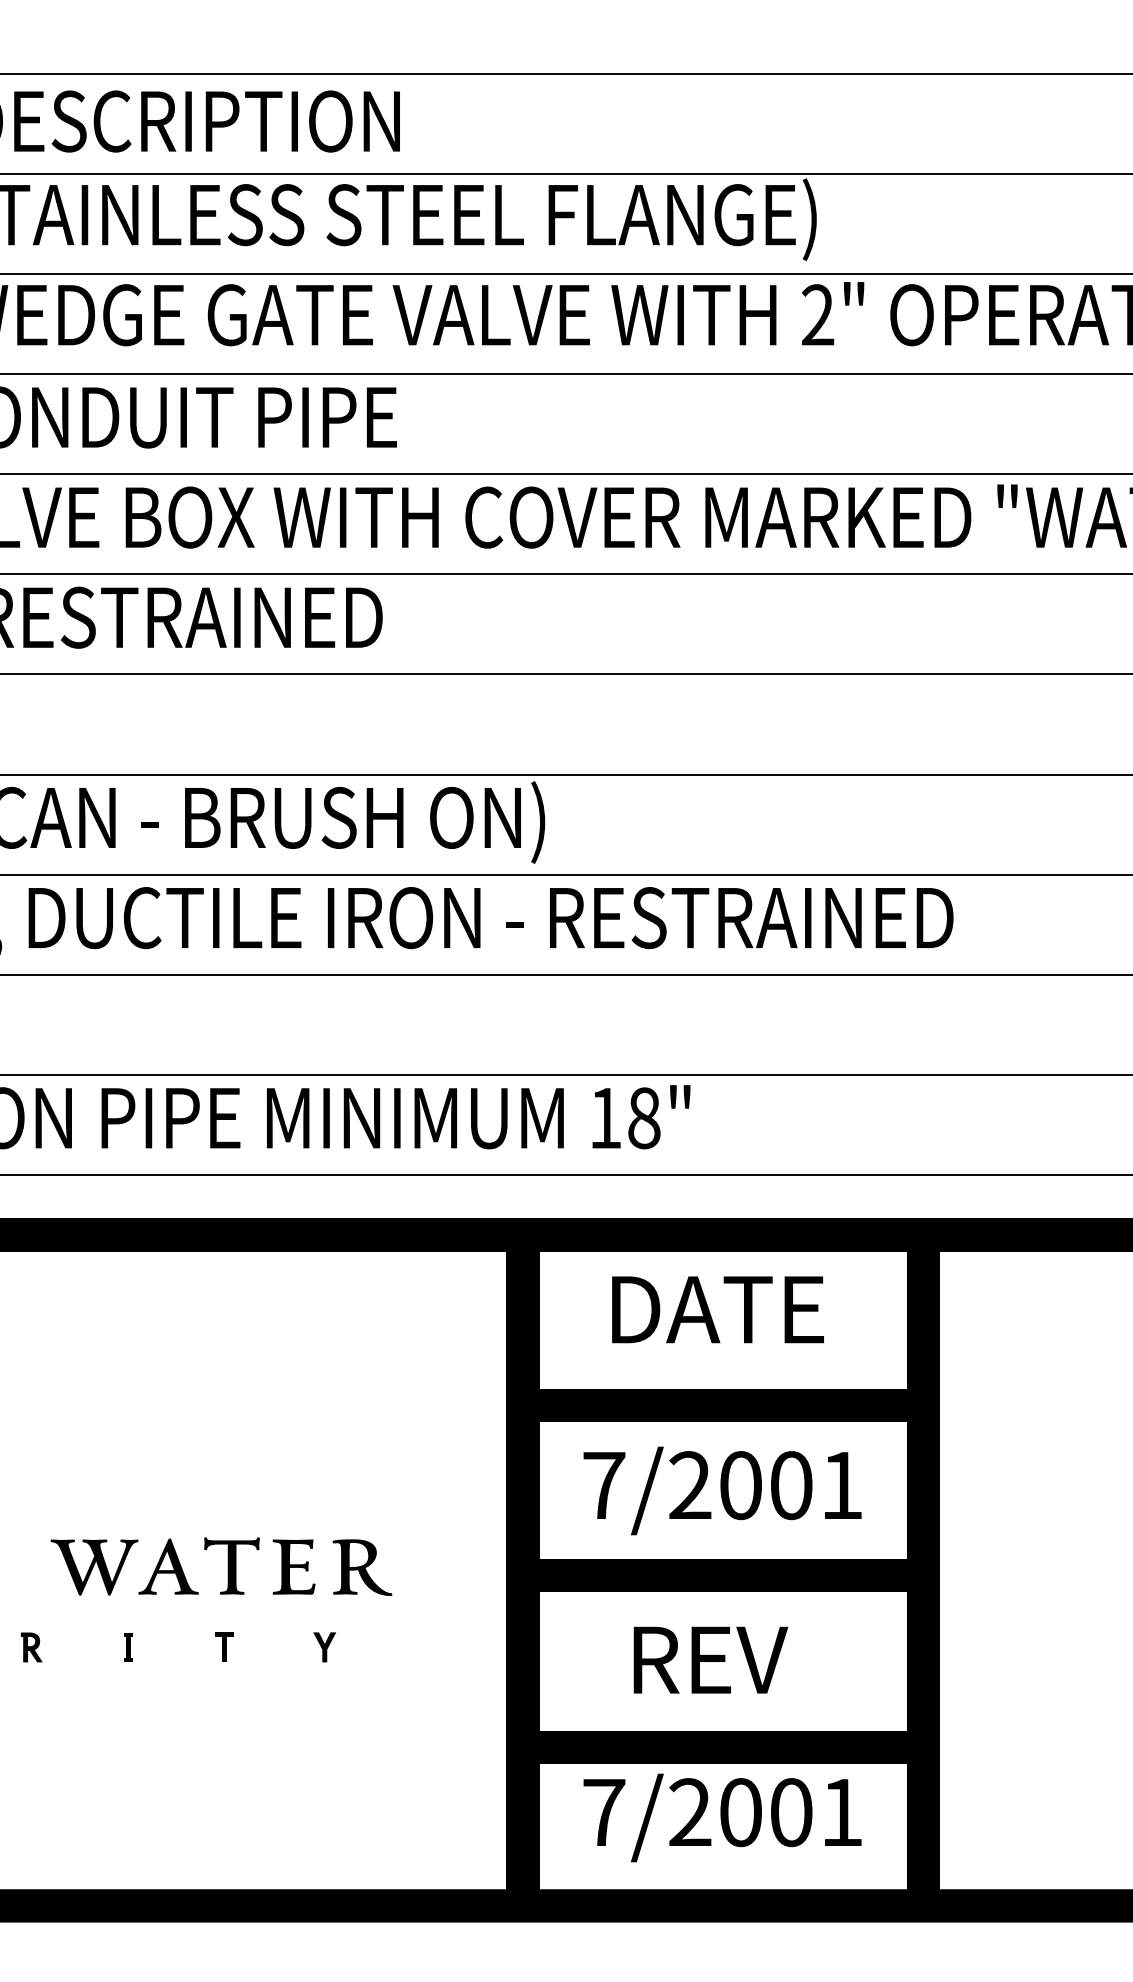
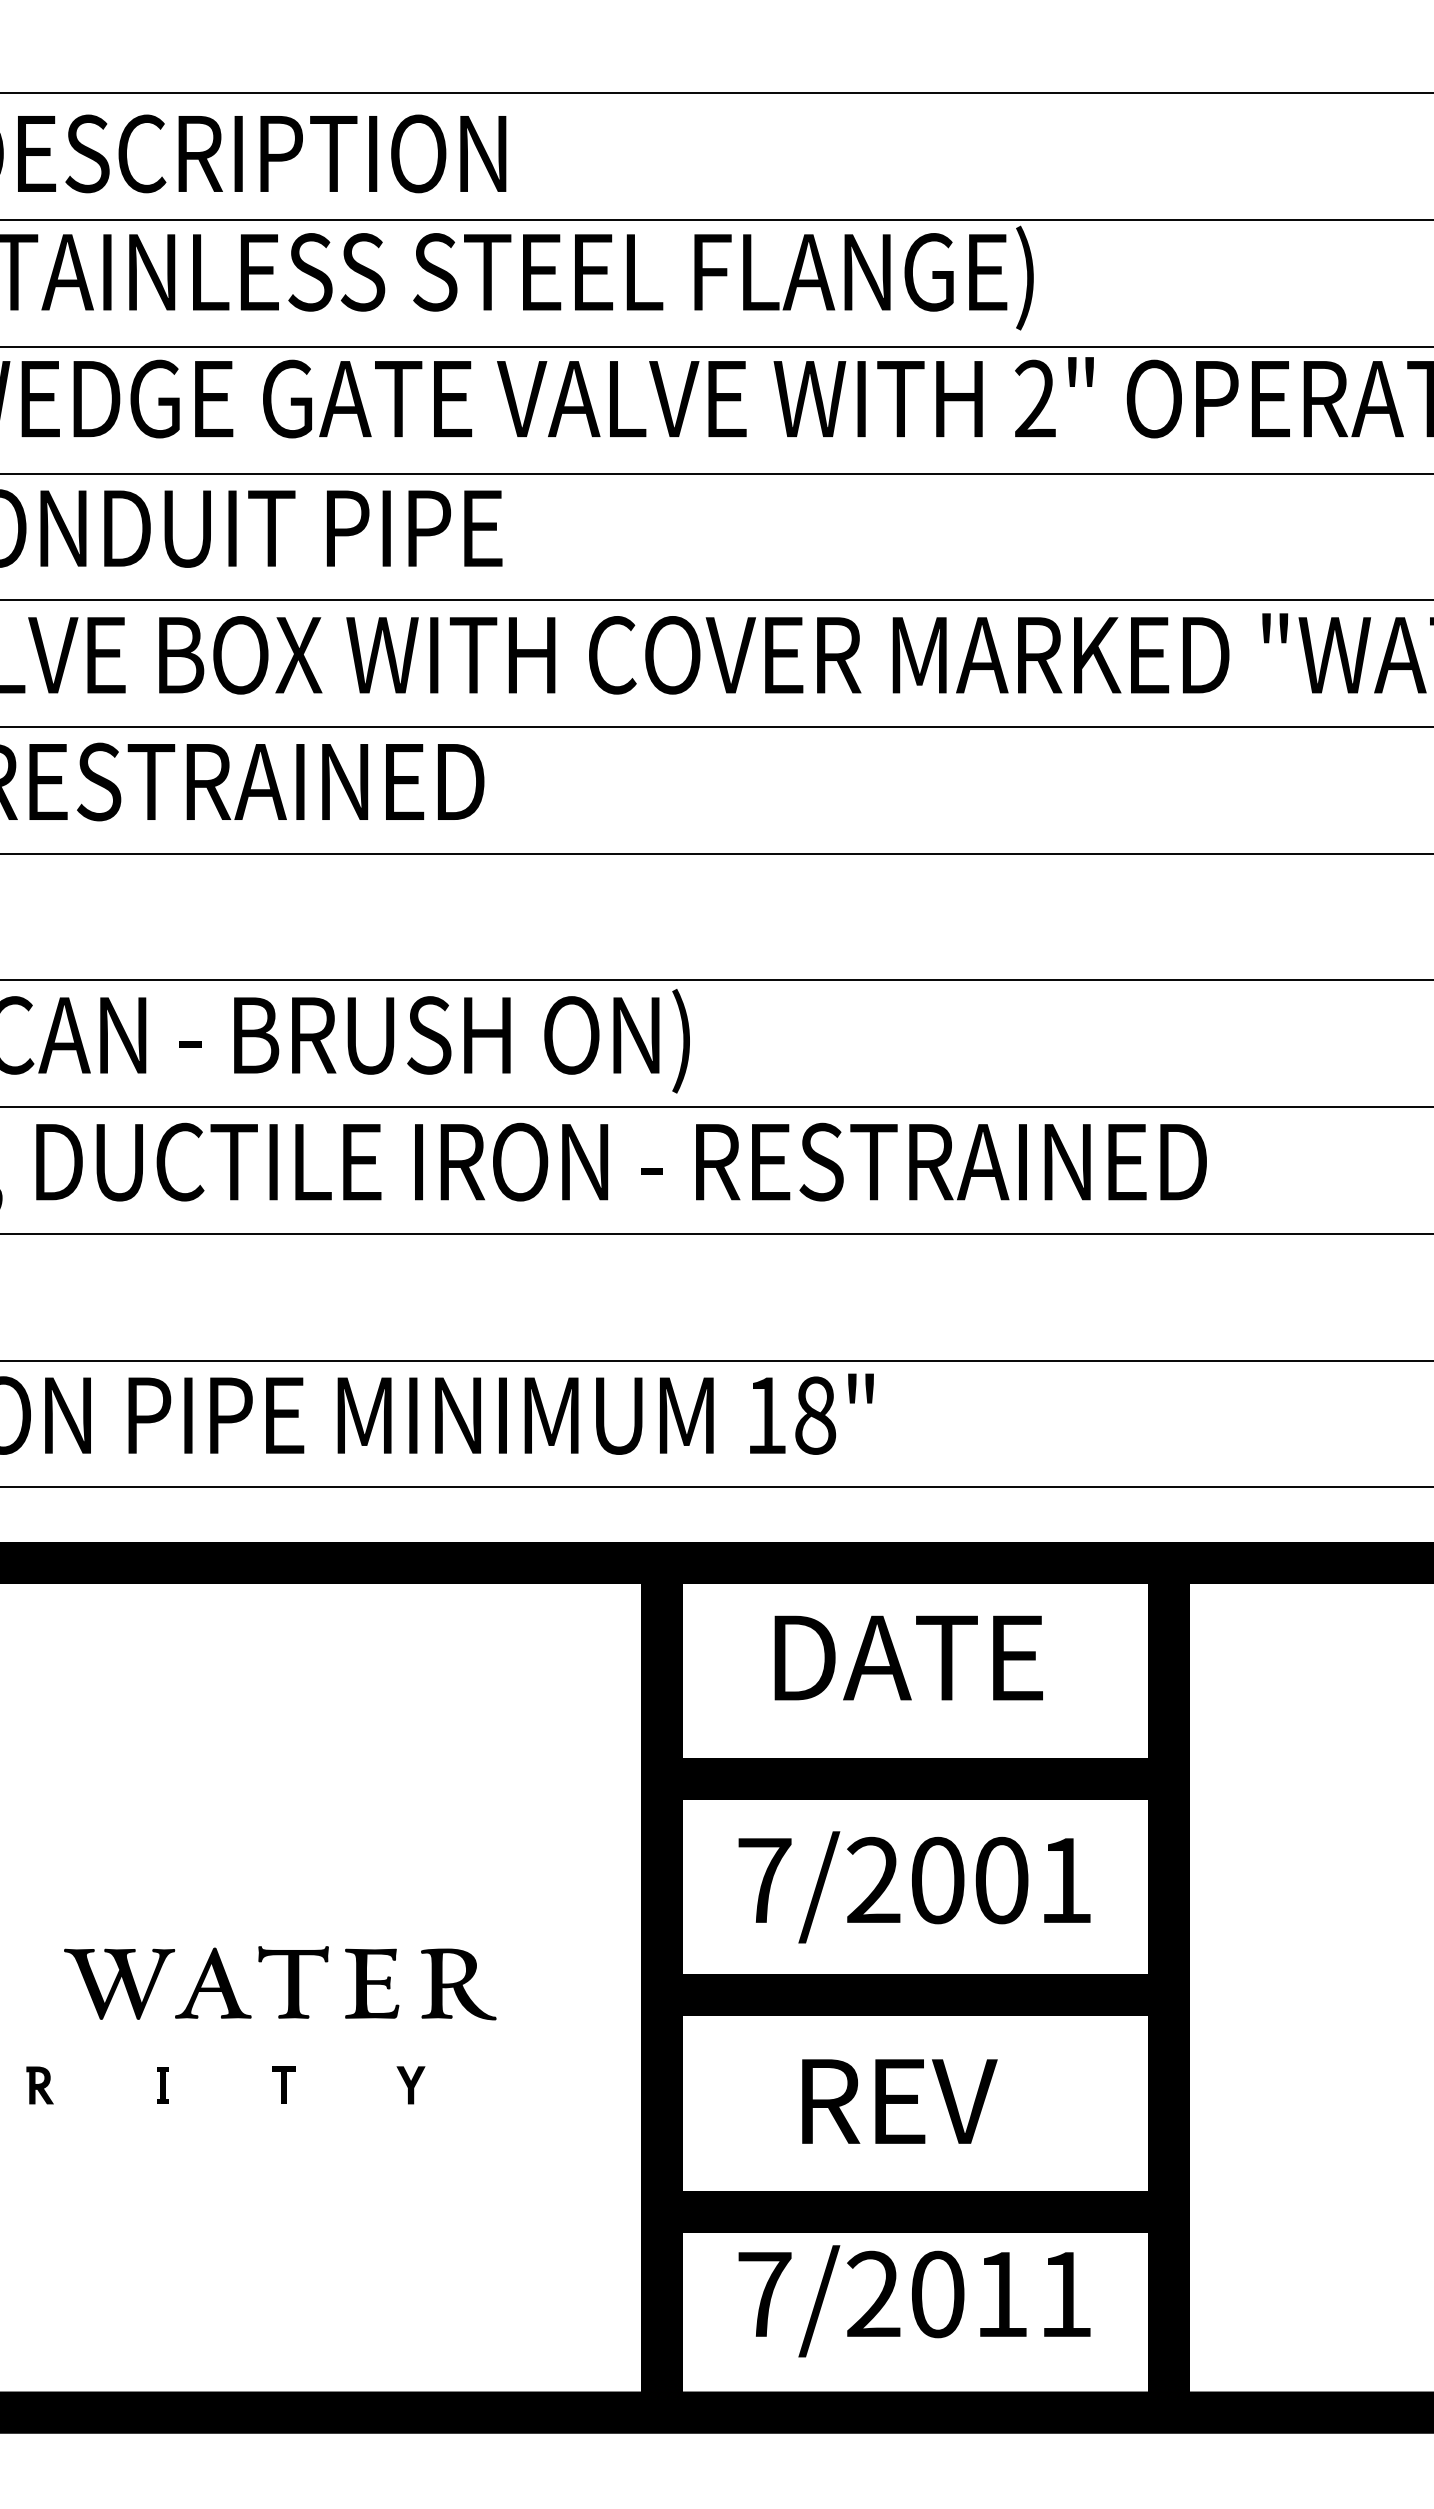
text: (791, 1812) -> (1001, 2294), 7/2001 -> 7/2011

